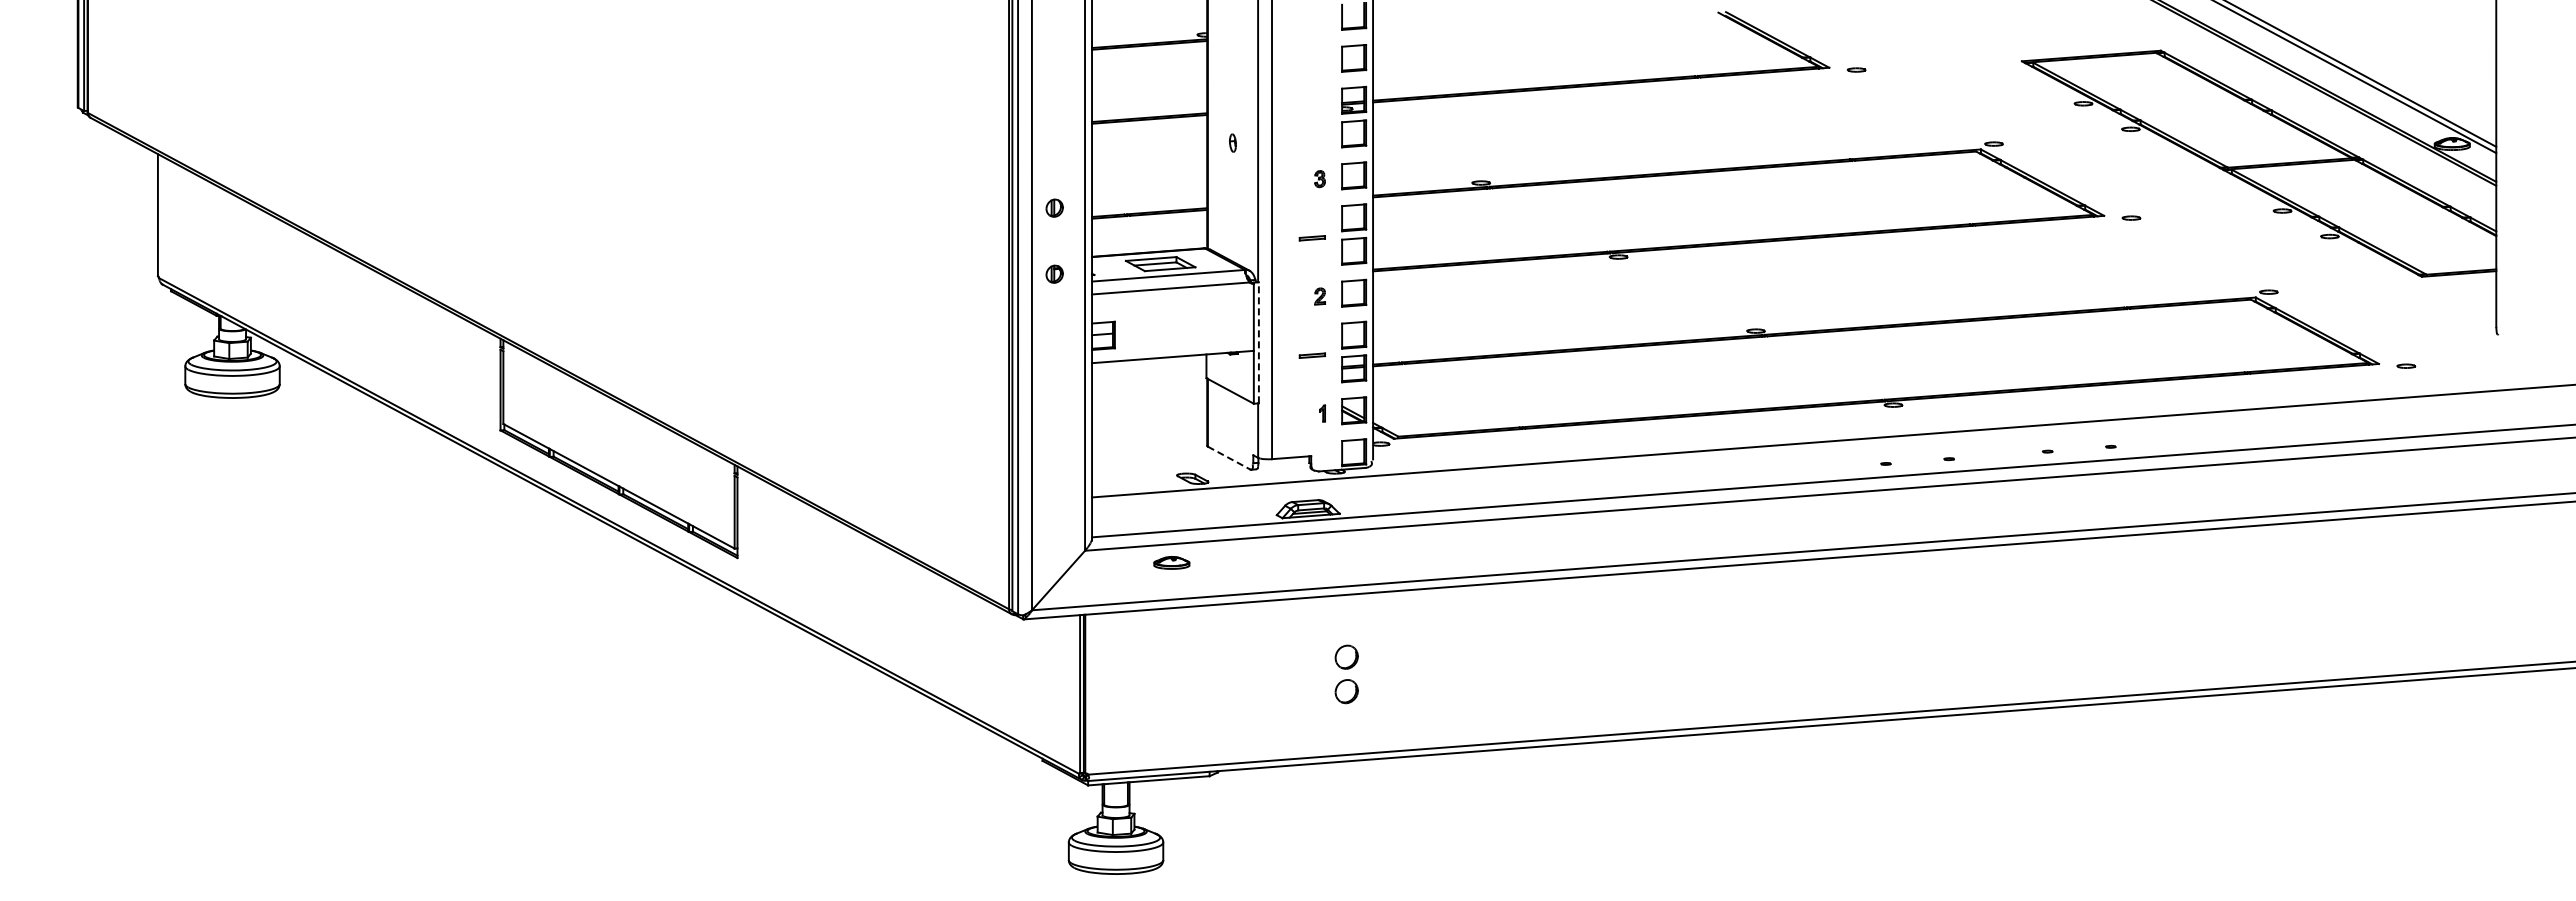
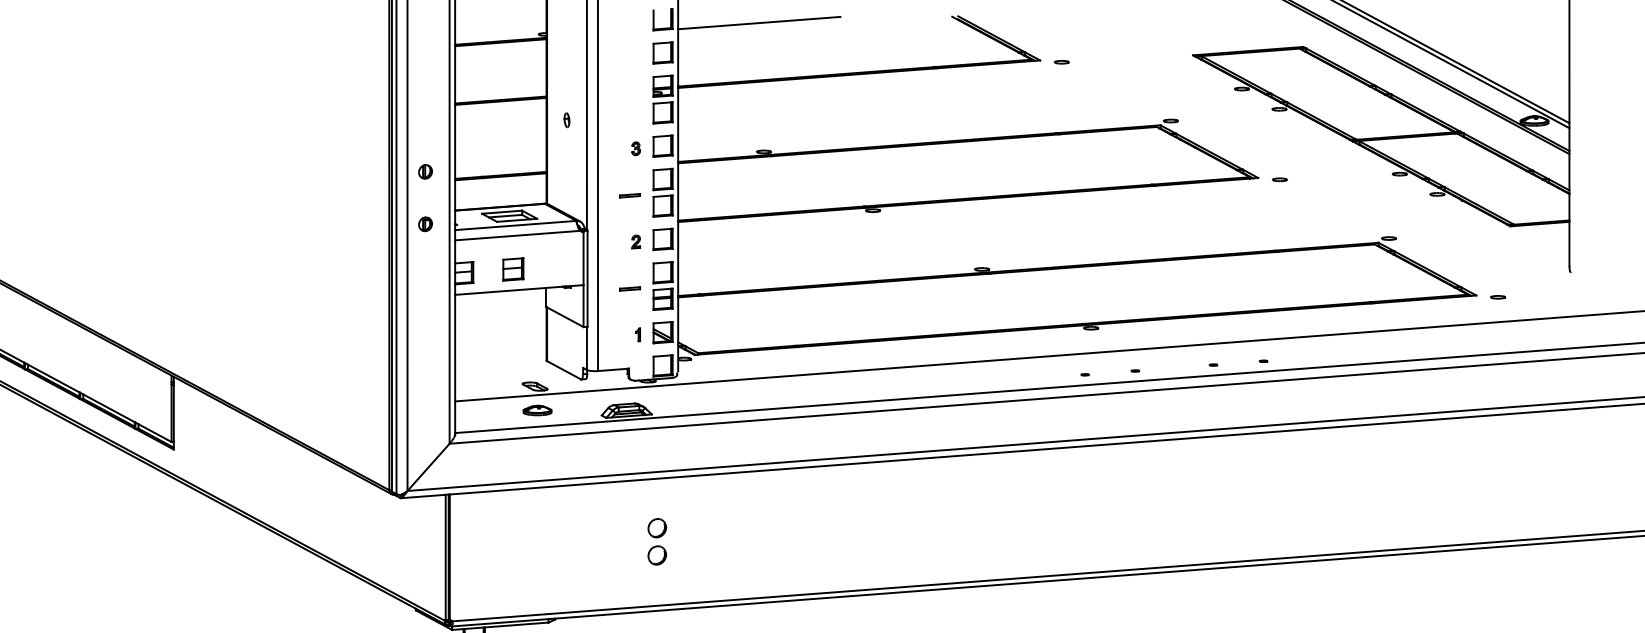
line: (1475, 20) -> (759, 22), added
part: (1165, 331) -> (513, 269), added
line: (1258, 342) -> (587, 278), dashed -> solid
line: (1229, 458) -> (564, 370), dashed -> solid
part: (1171, 562) -> (537, 410), moved

